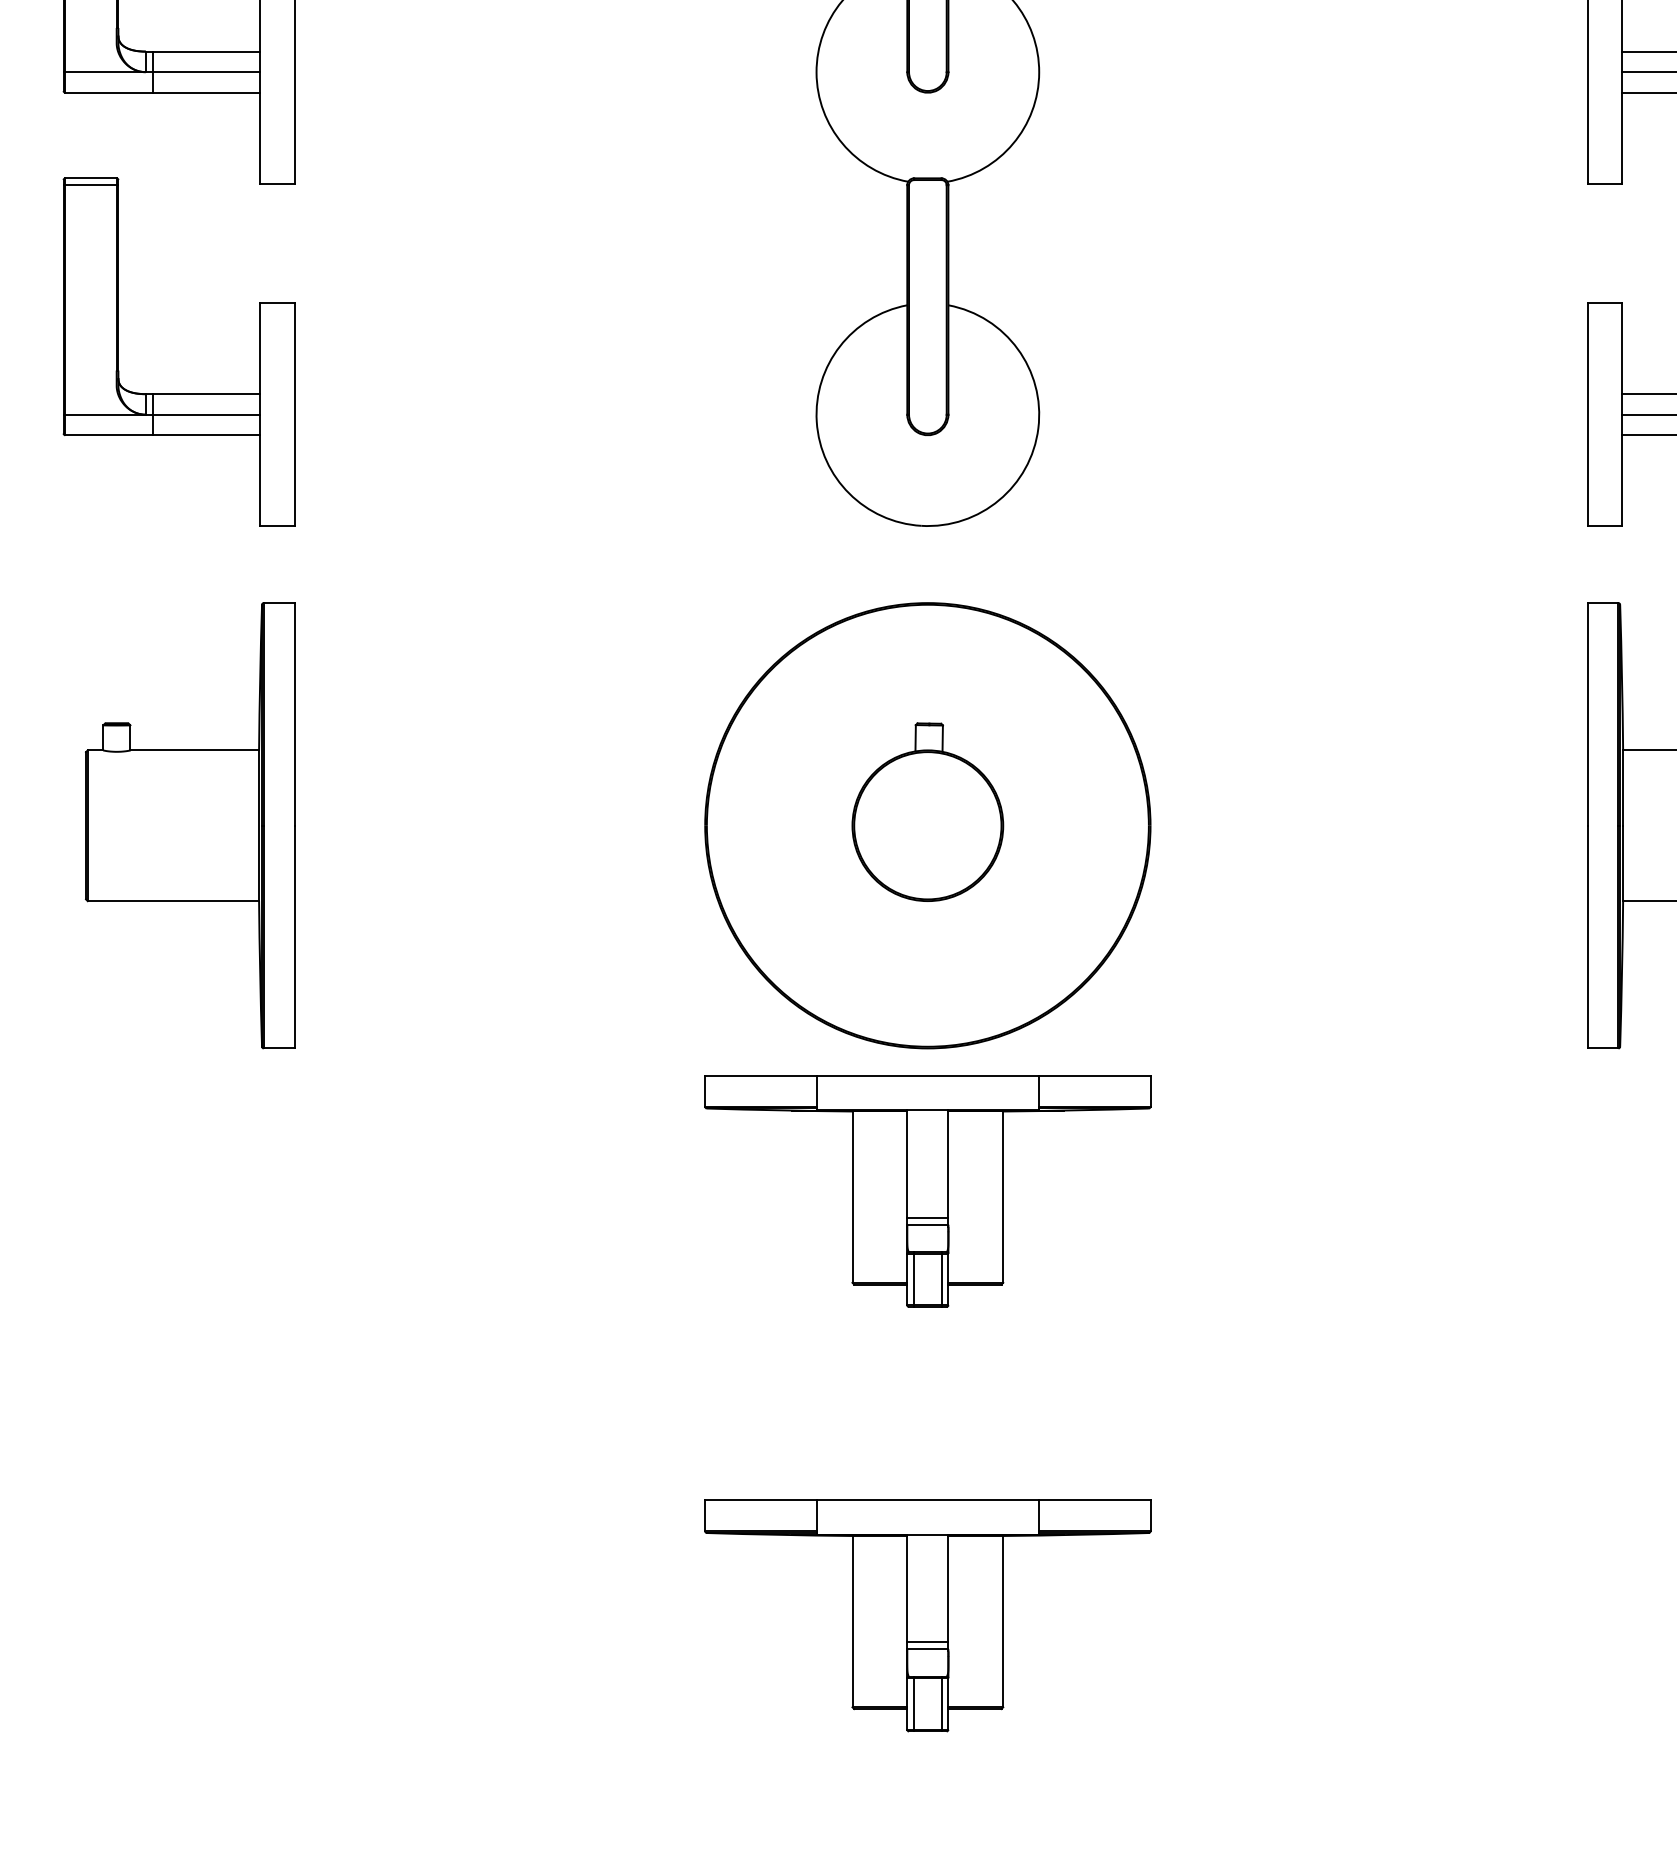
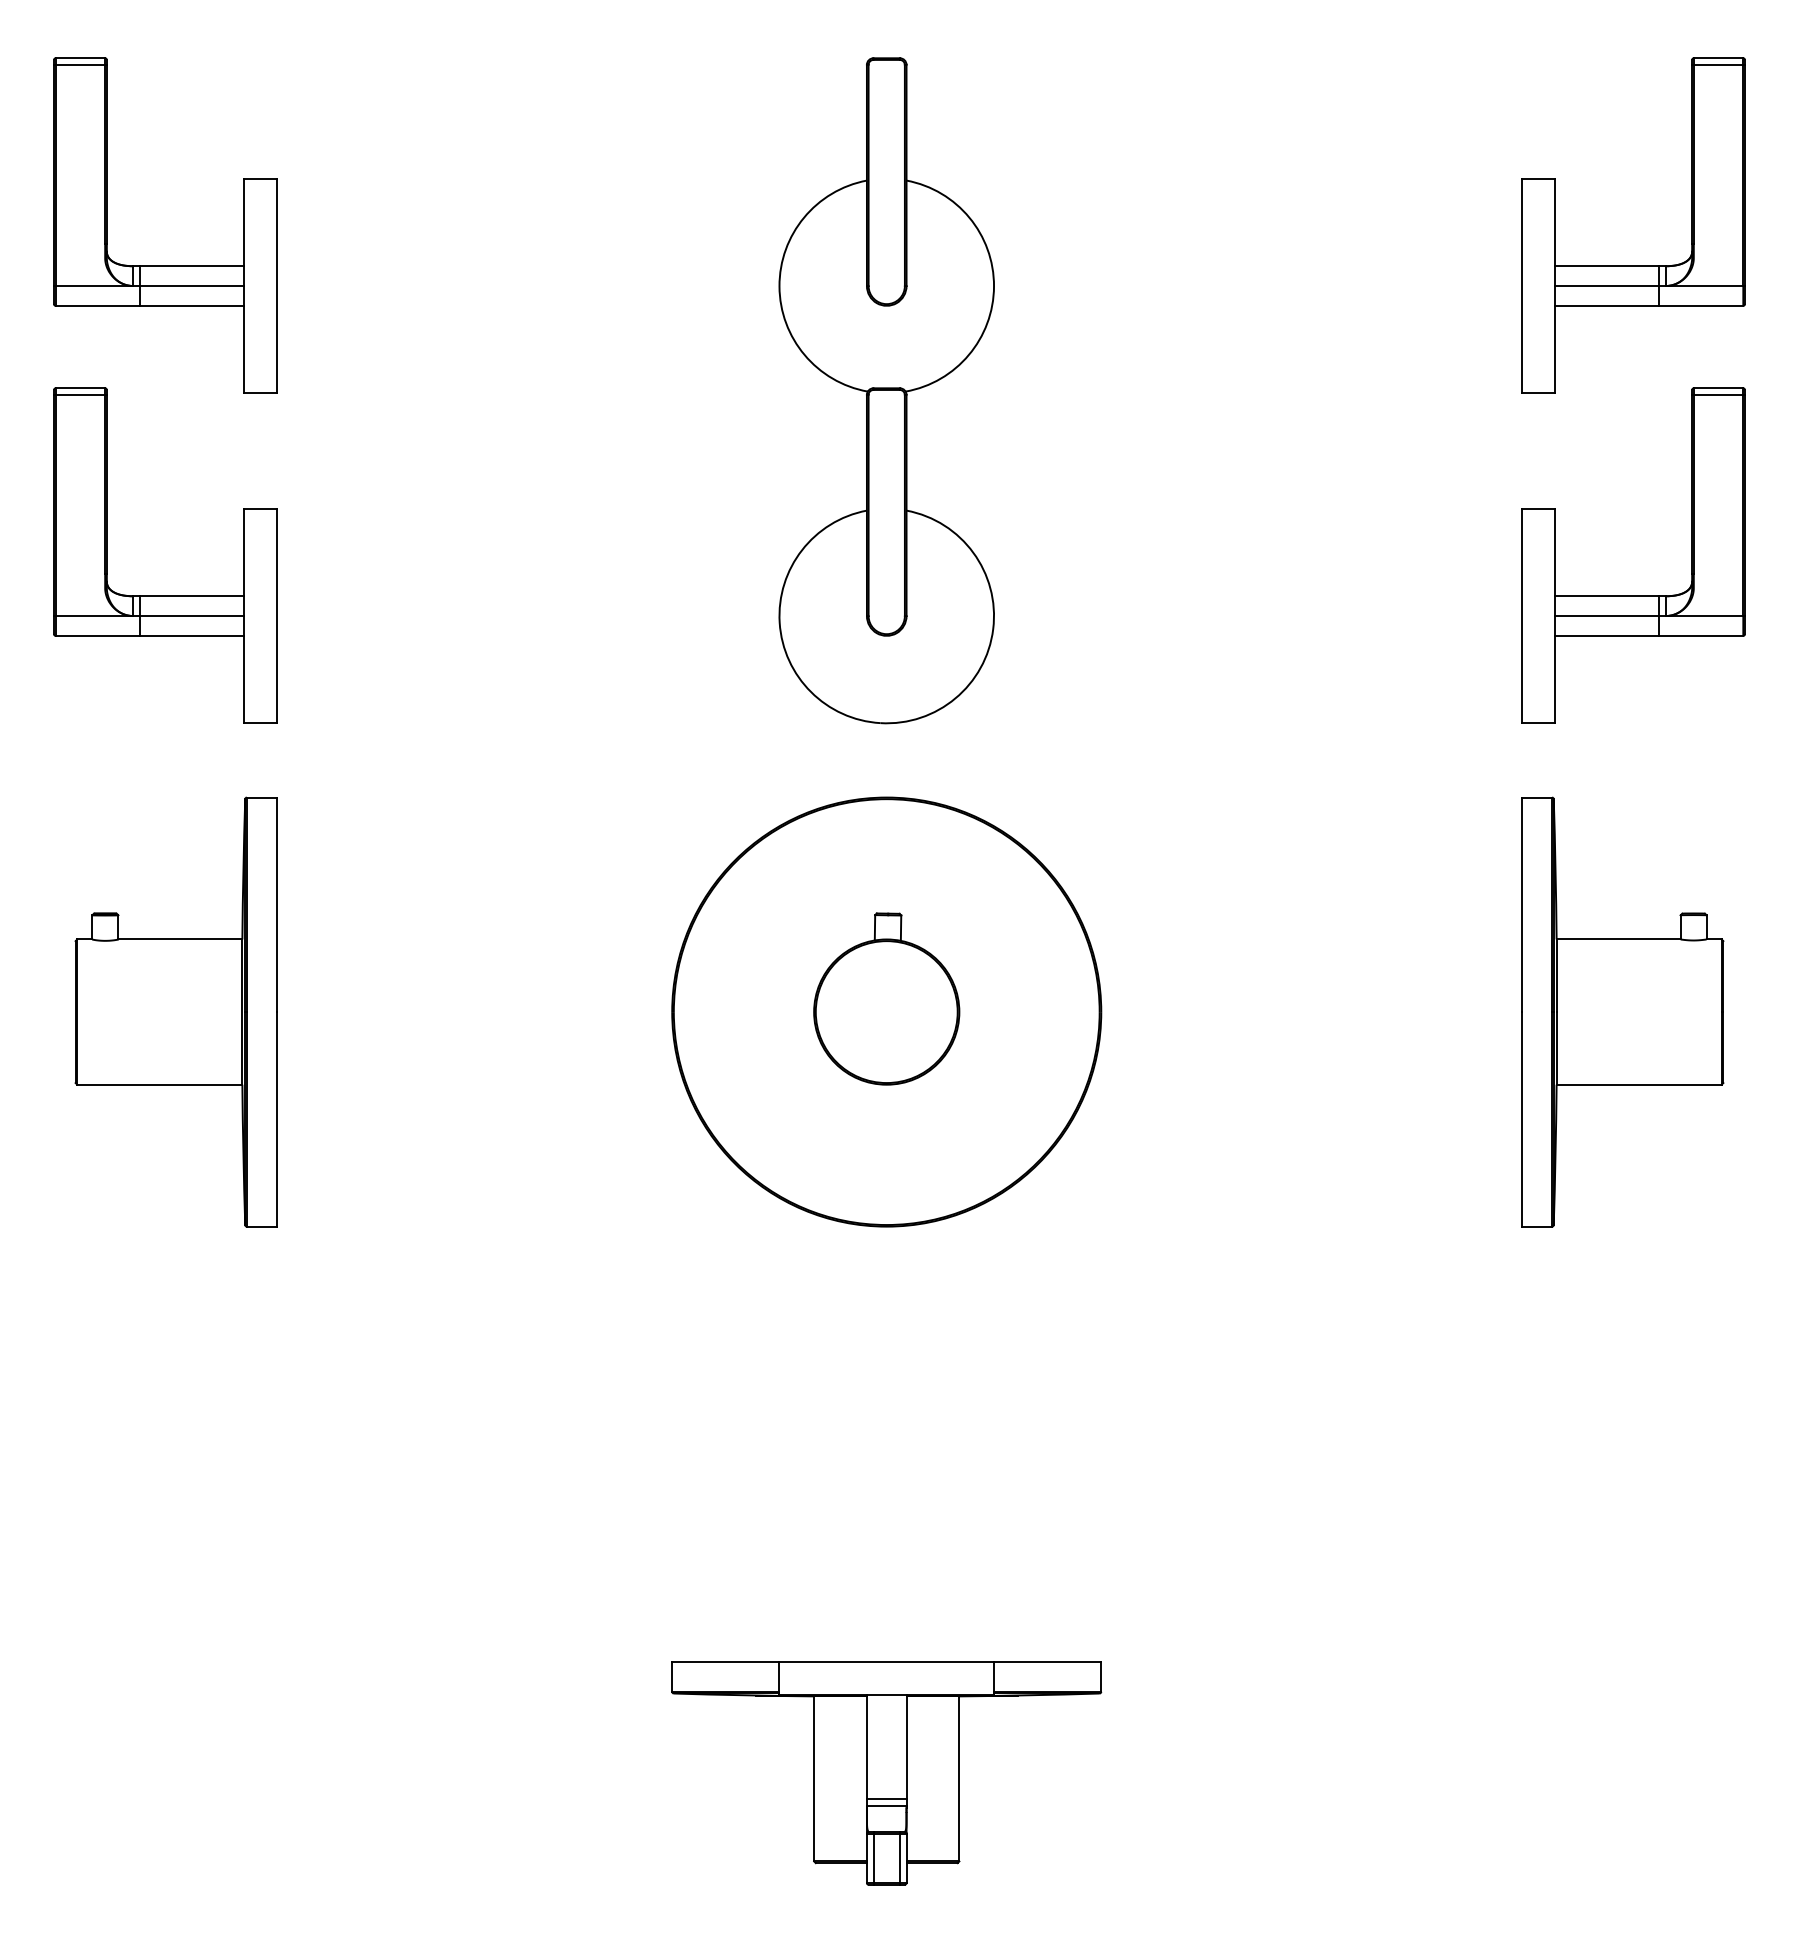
part: (927, 1191) -> (886, 1364), removed

